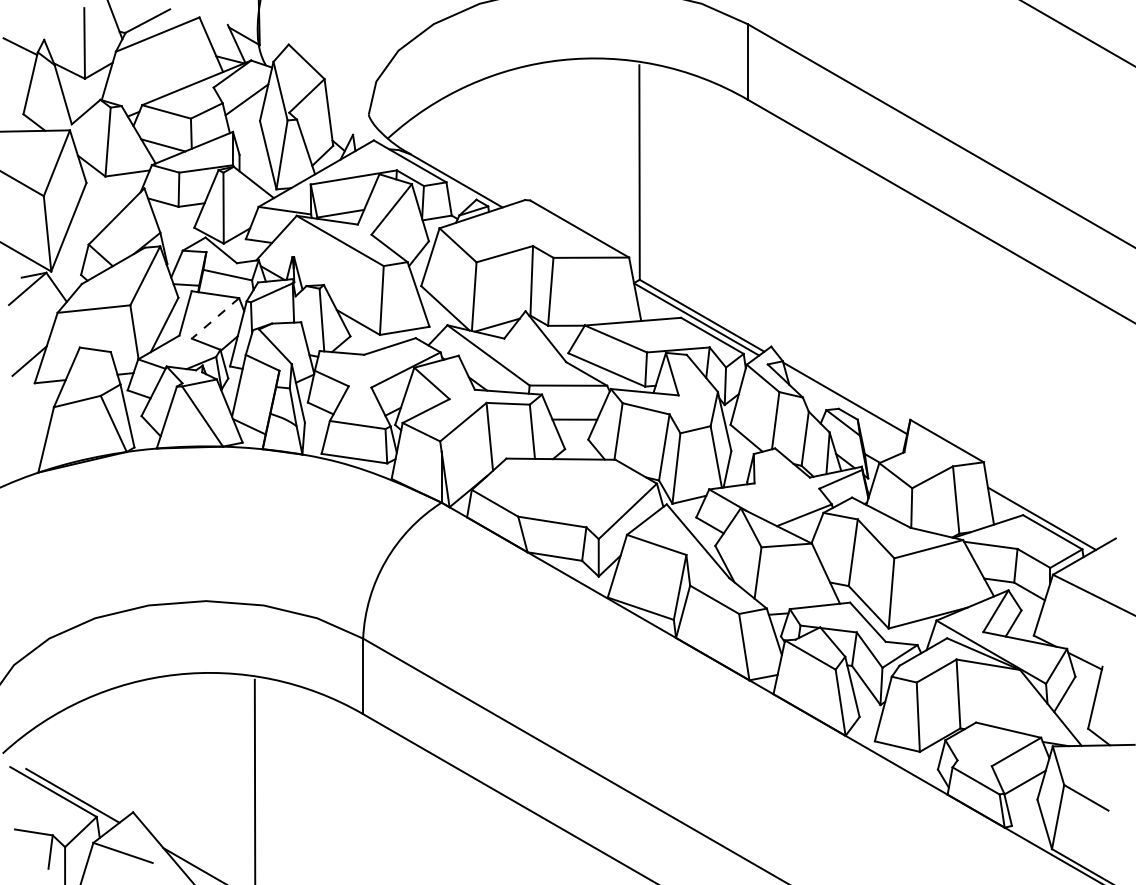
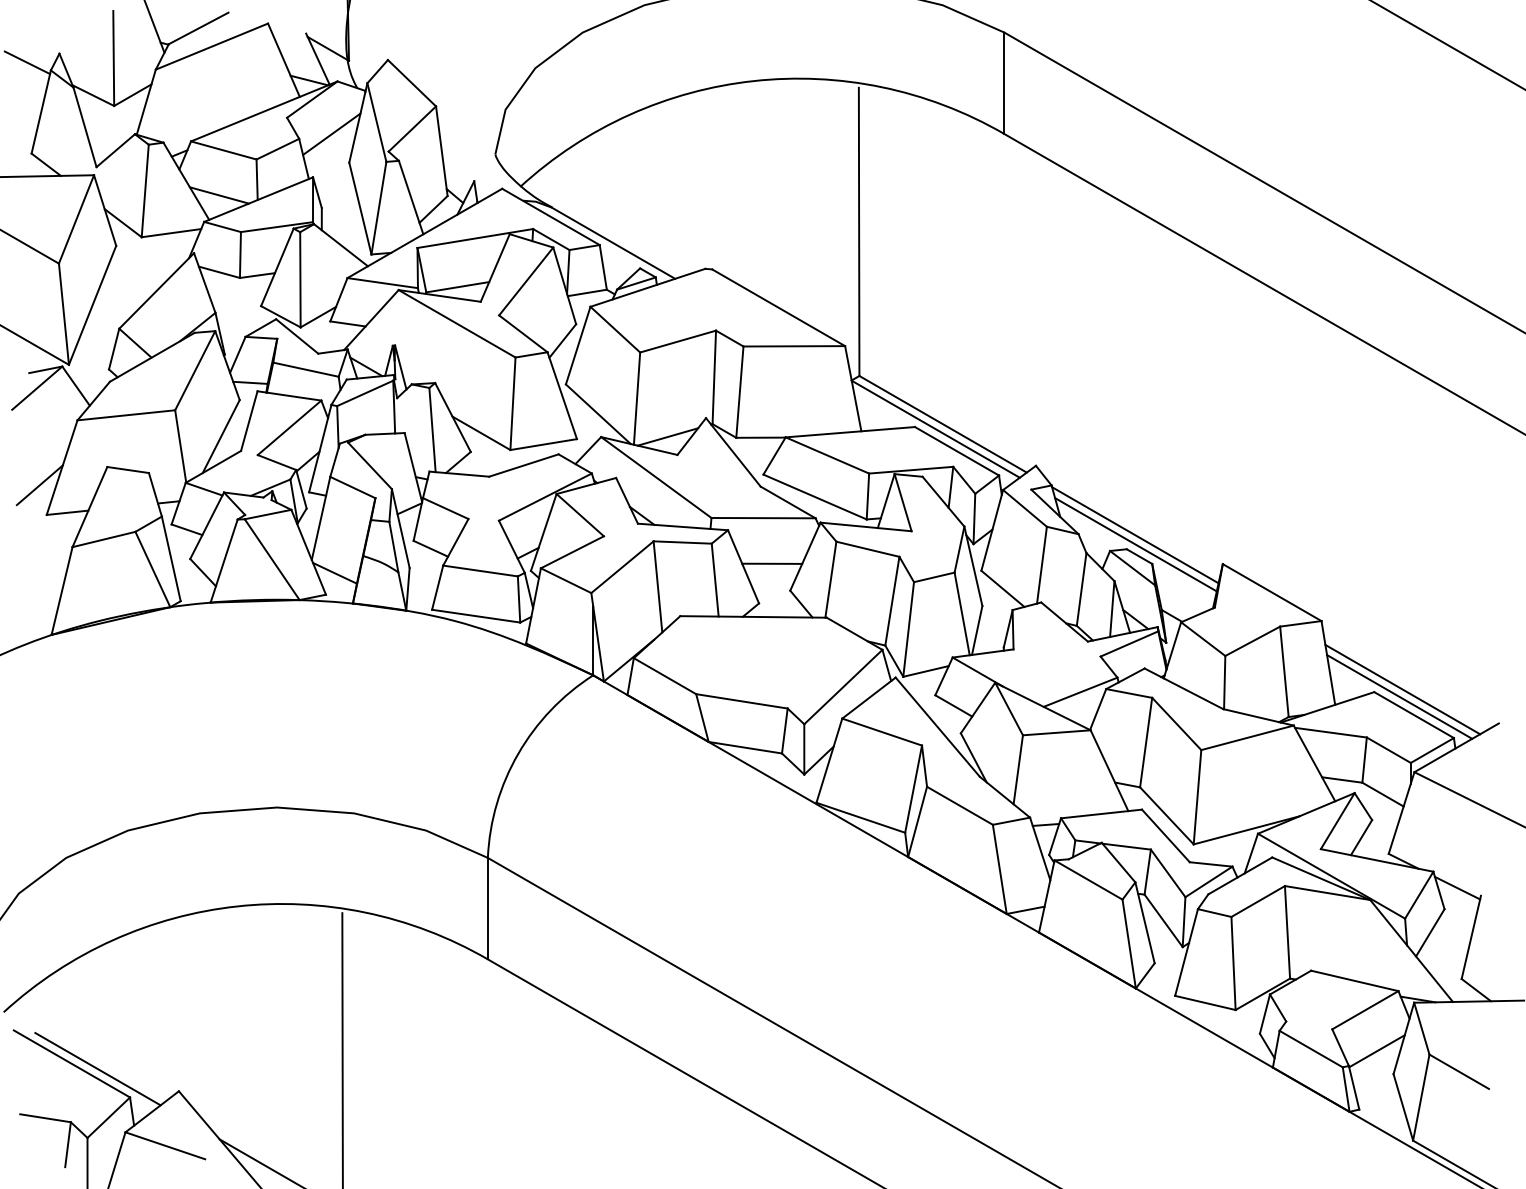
line: (215, 318) -> (289, 427), dashed -> solid
line: (845, 405) -> (1135, 544), added
line: (1044, 513) -> (1402, 689), added

